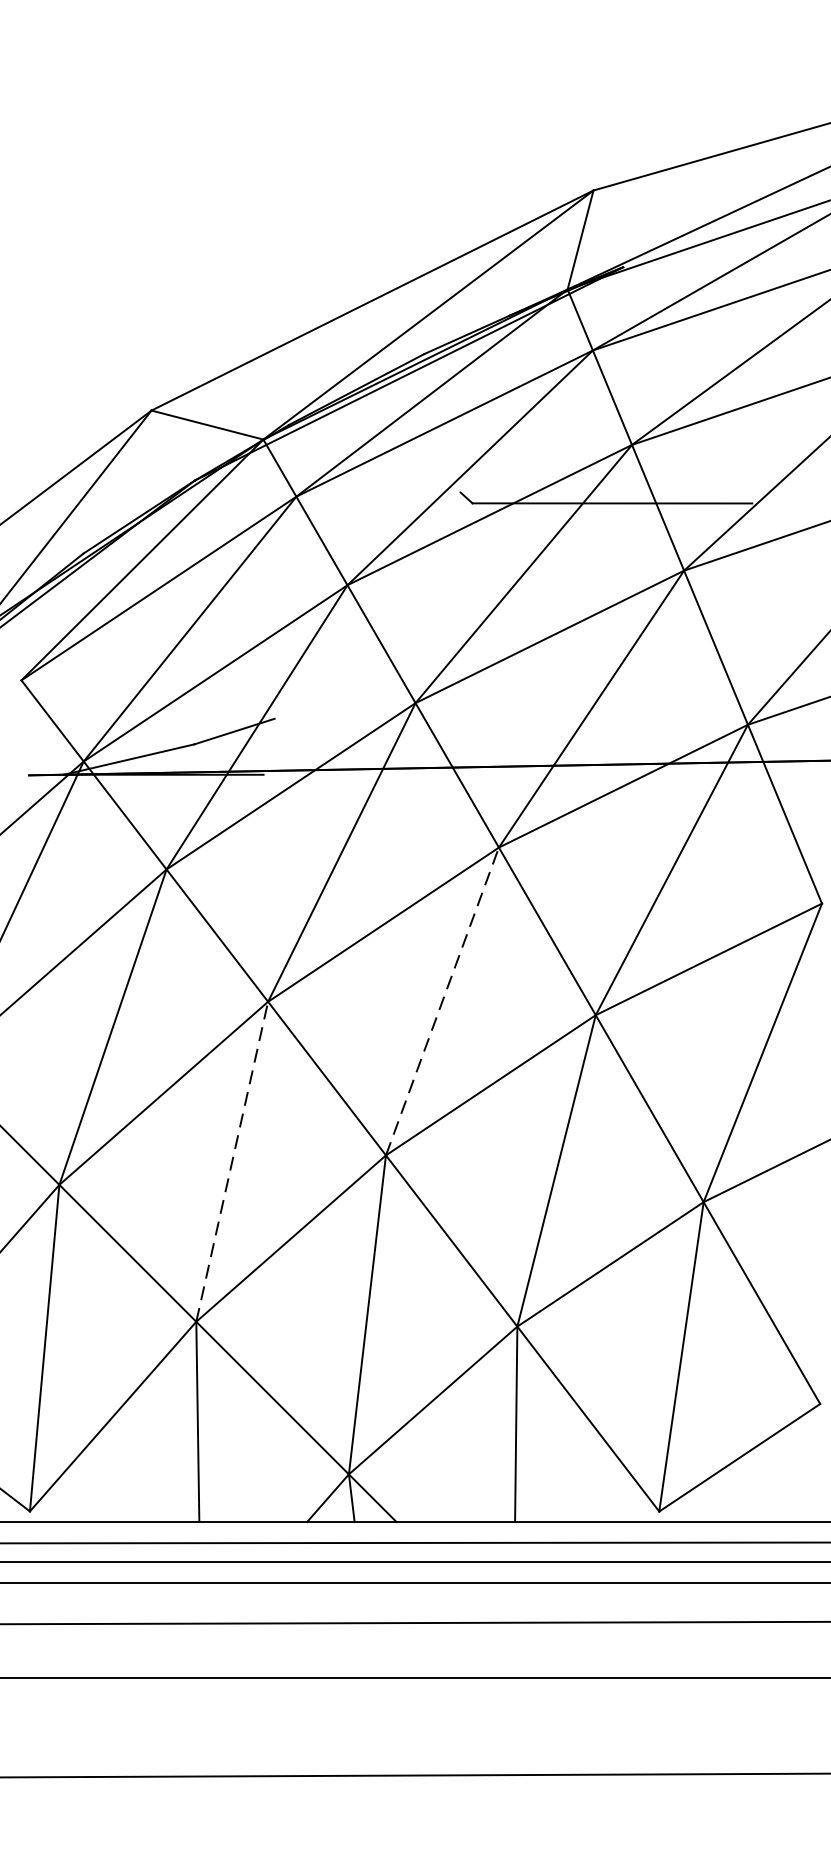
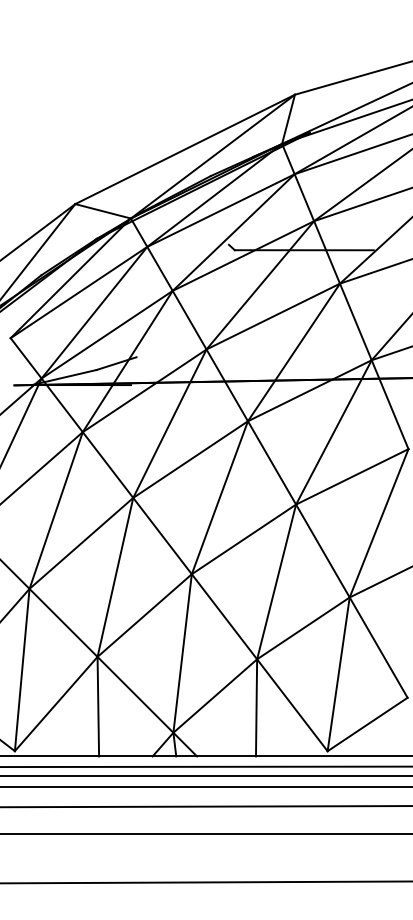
line: (443, 1000) -> (220, 497), dashed -> solid
line: (232, 1159) -> (115, 576), dashed -> solid

